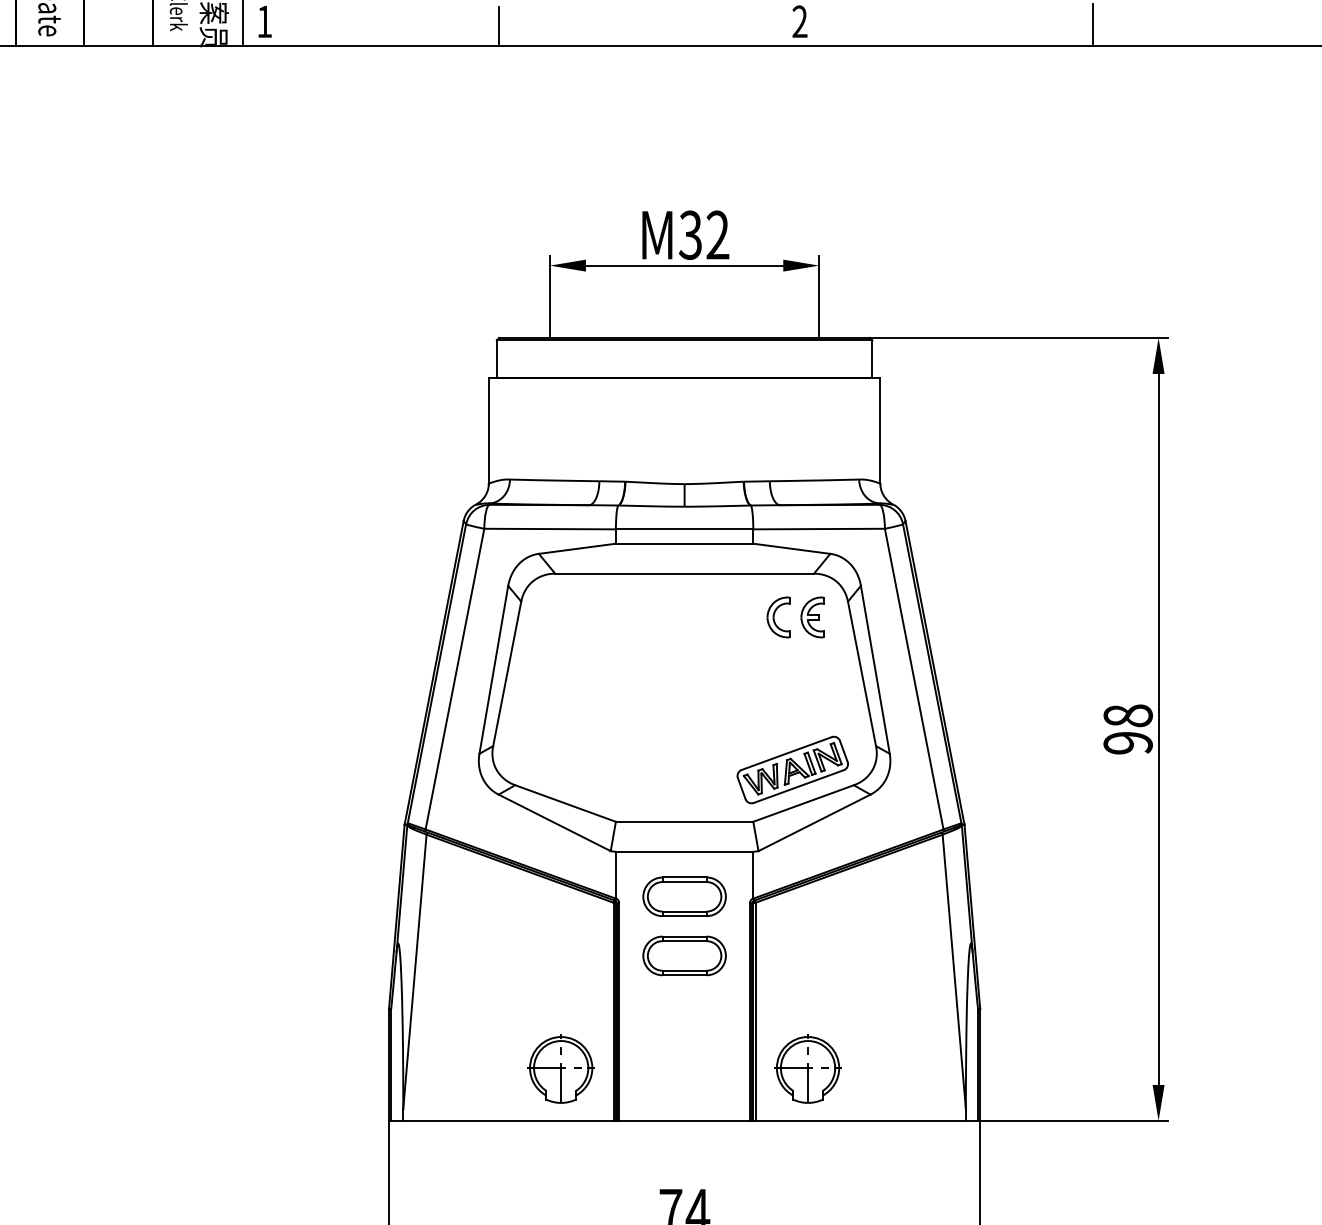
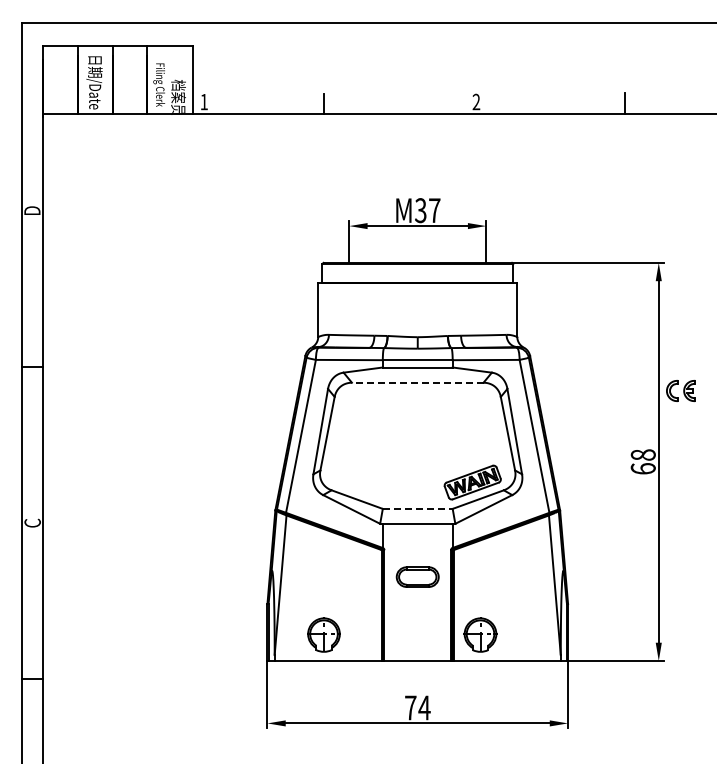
text: (717, 234) -> (434, 210), M32 -> M37
line: (684, 573) -> (417, 382), solid -> dashed
part: (794, 616) -> (680, 390), moved
text: (1126, 742) -> (642, 468), 98 -> 68
line: (684, 820) -> (417, 508), solid -> dashed
part: (684, 895) -> (417, 546), removed
part: (560, 1068) -> (323, 634), moved

